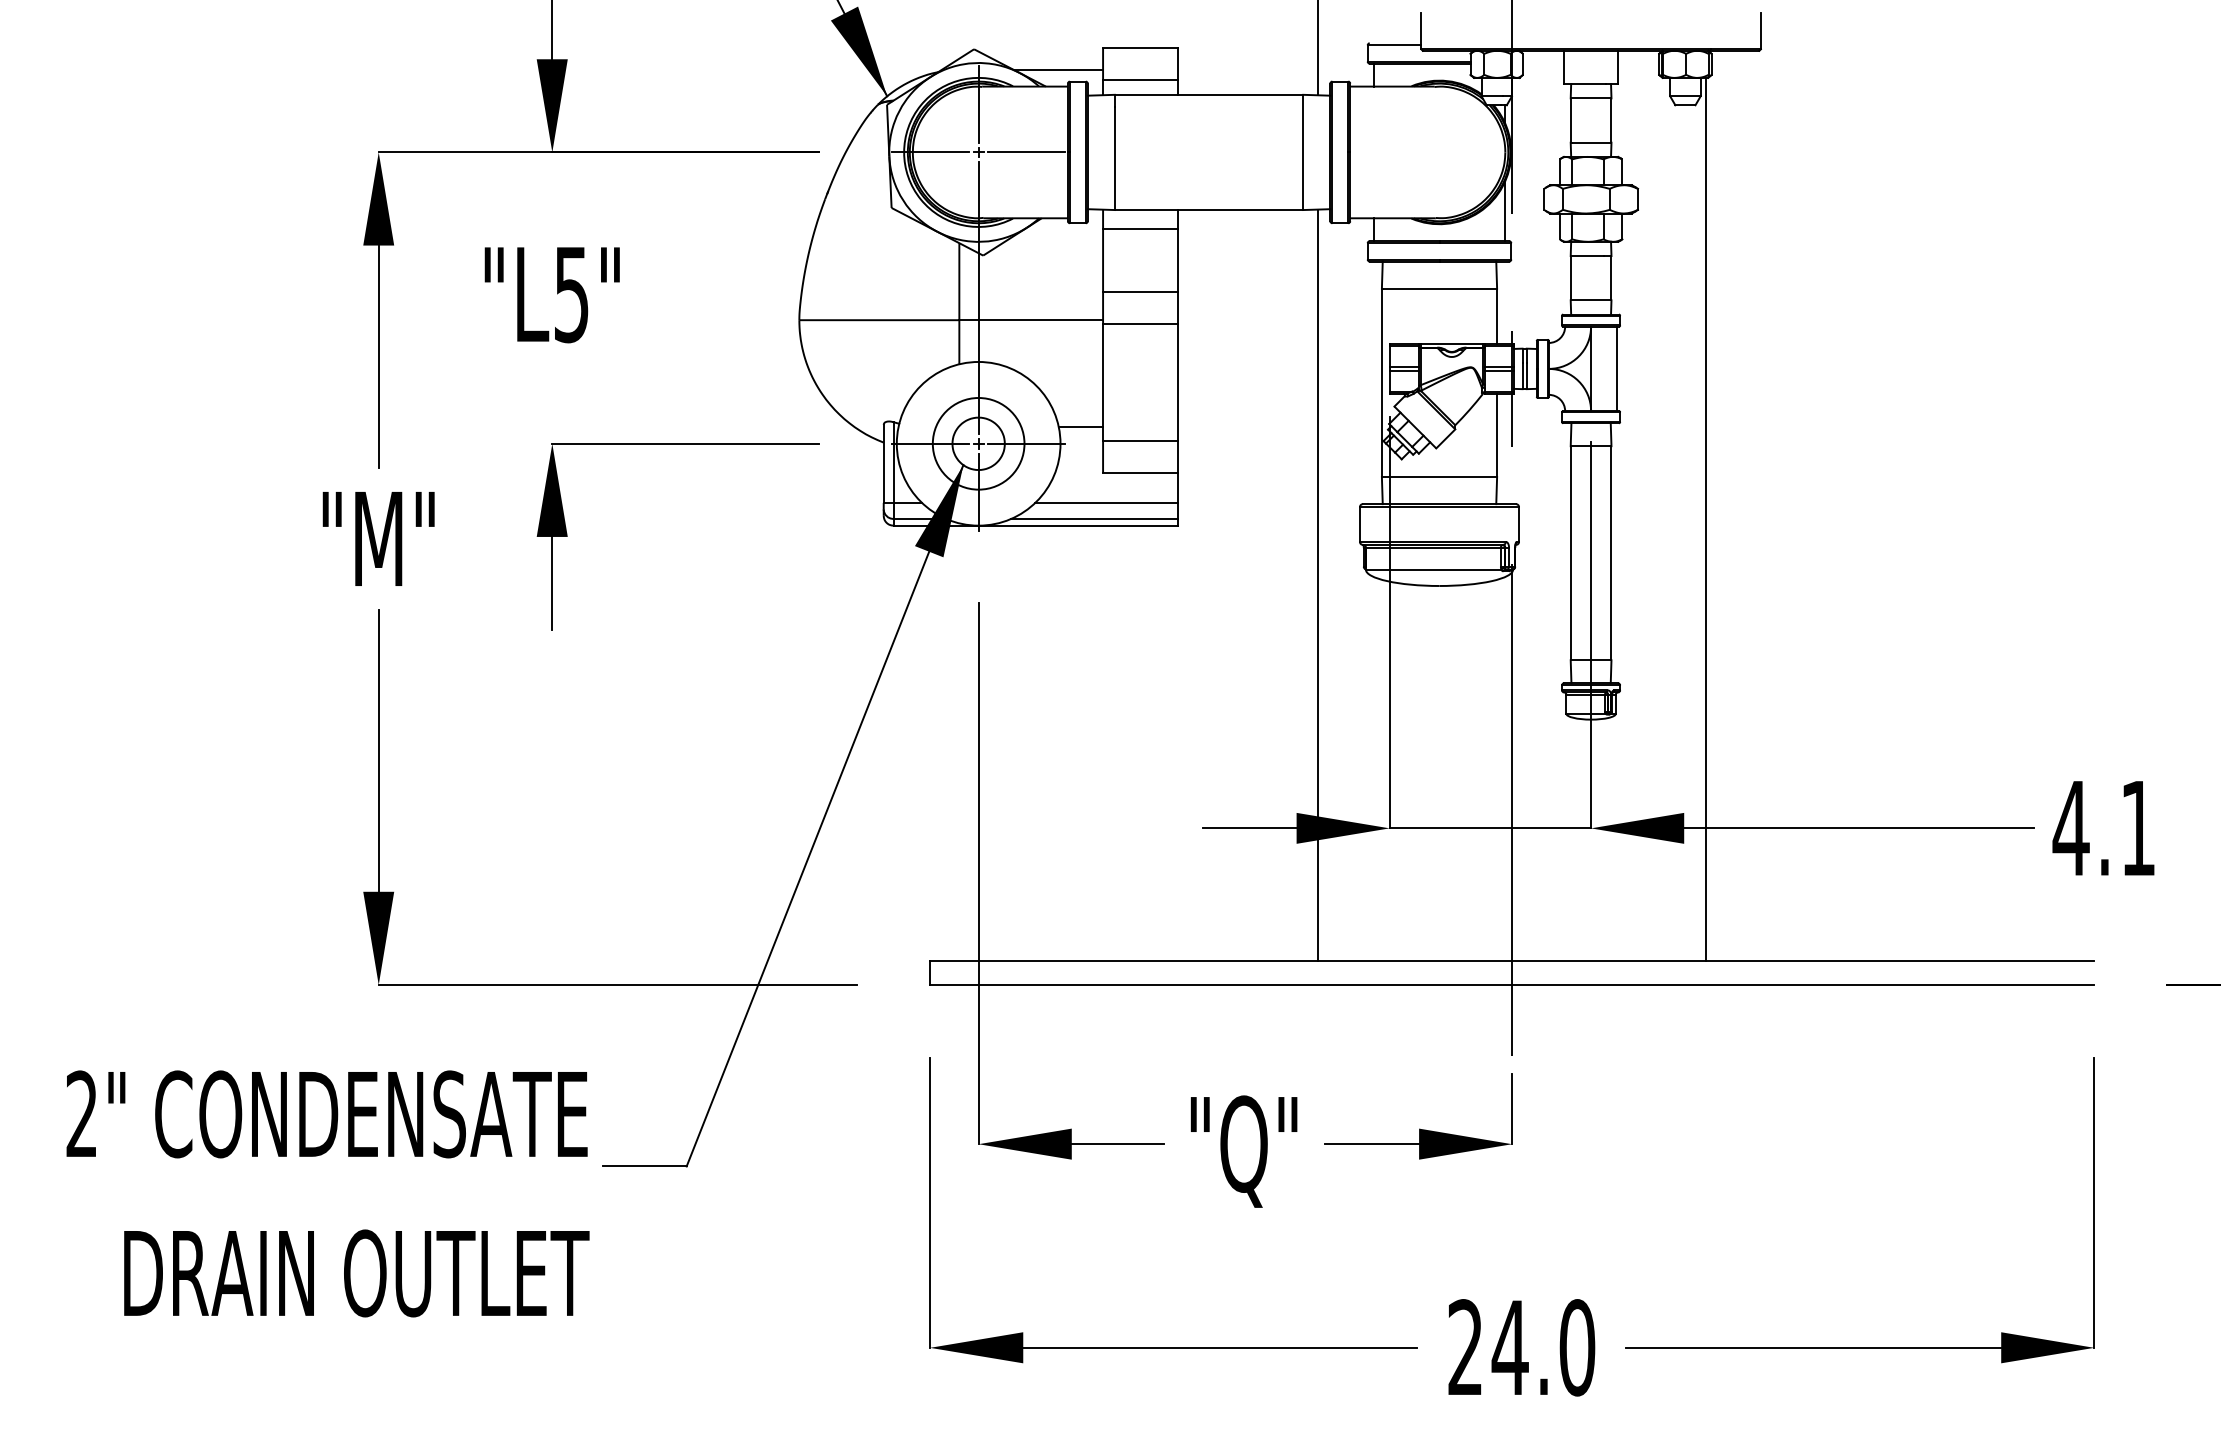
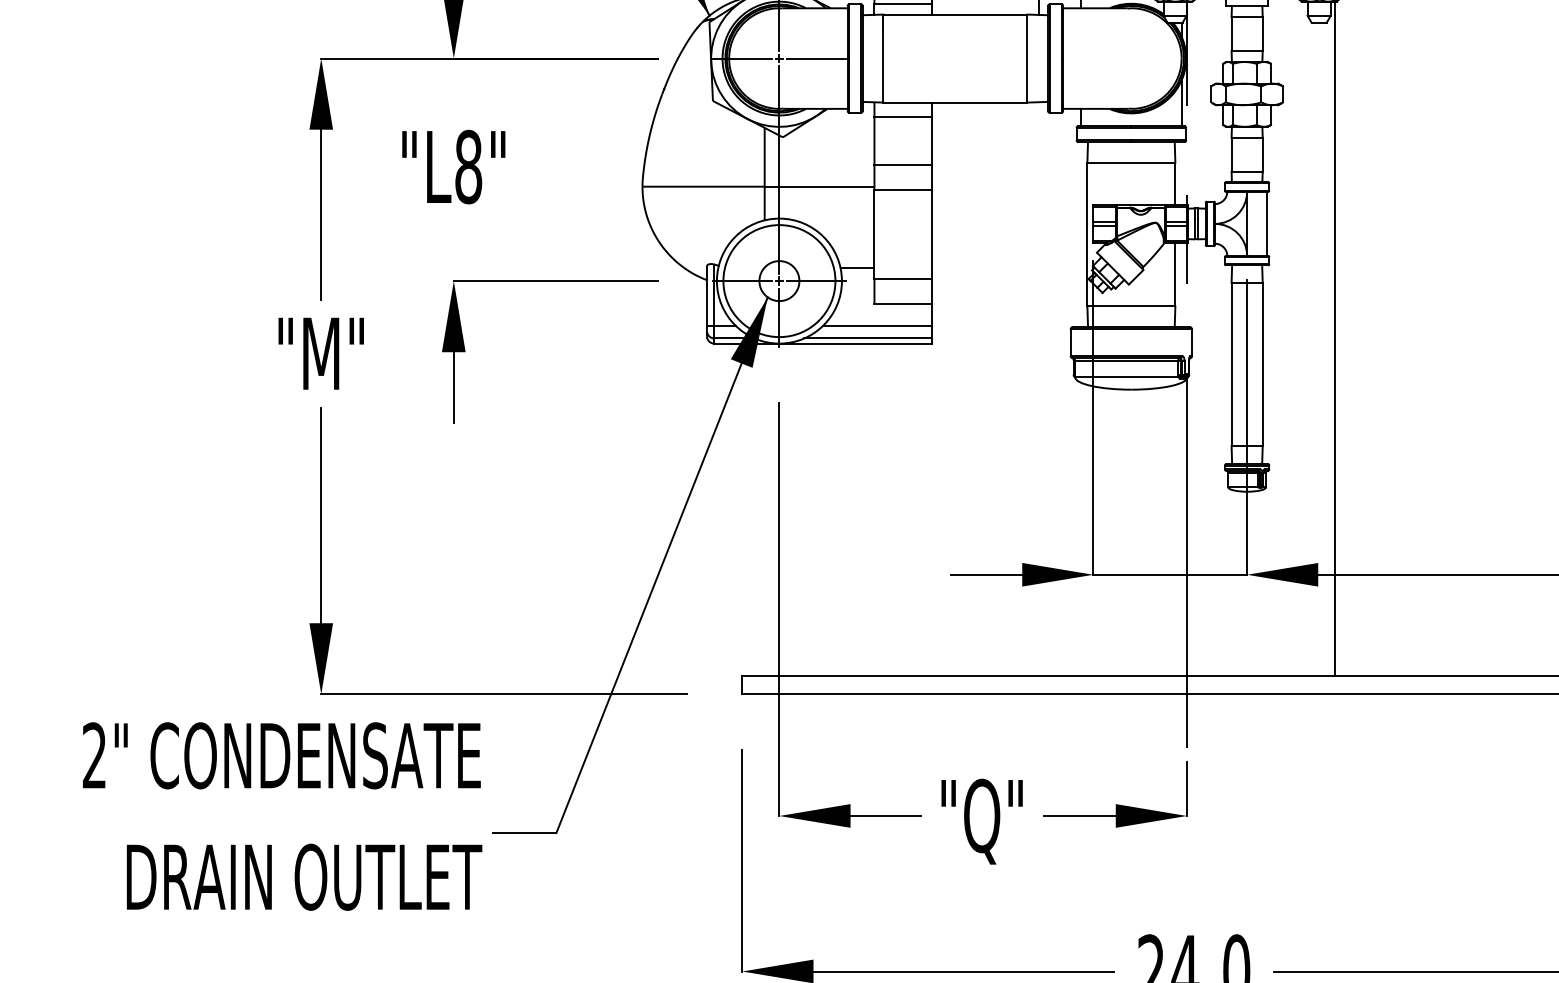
text: (571, 294) -> (468, 167), "L5" -> "L8"
circle: (978, 443) -> (779, 280), size x1.6
line: (1318, 584) -> (1038, 388), removed
text: (327, 1193) -> (282, 816), moved

